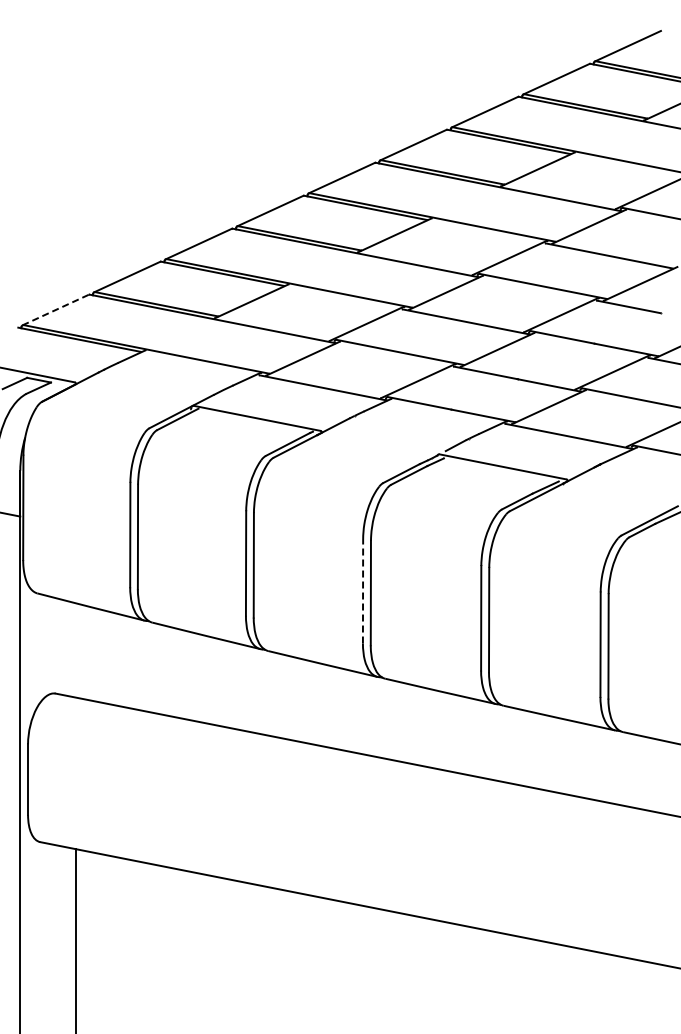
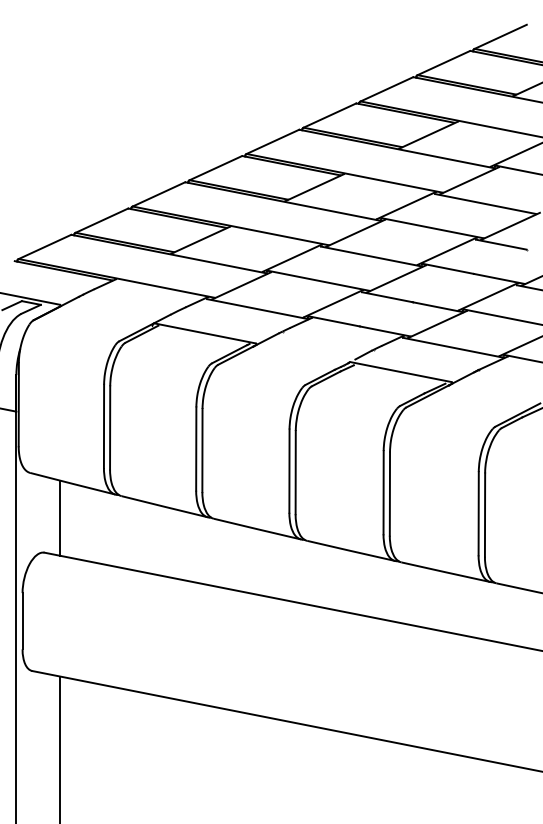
line: (55, 310) -> (44, 247), dashed -> solid
line: (363, 590) -> (289, 470), dashed -> solid
line: (75, 650) -> (60, 518), added

